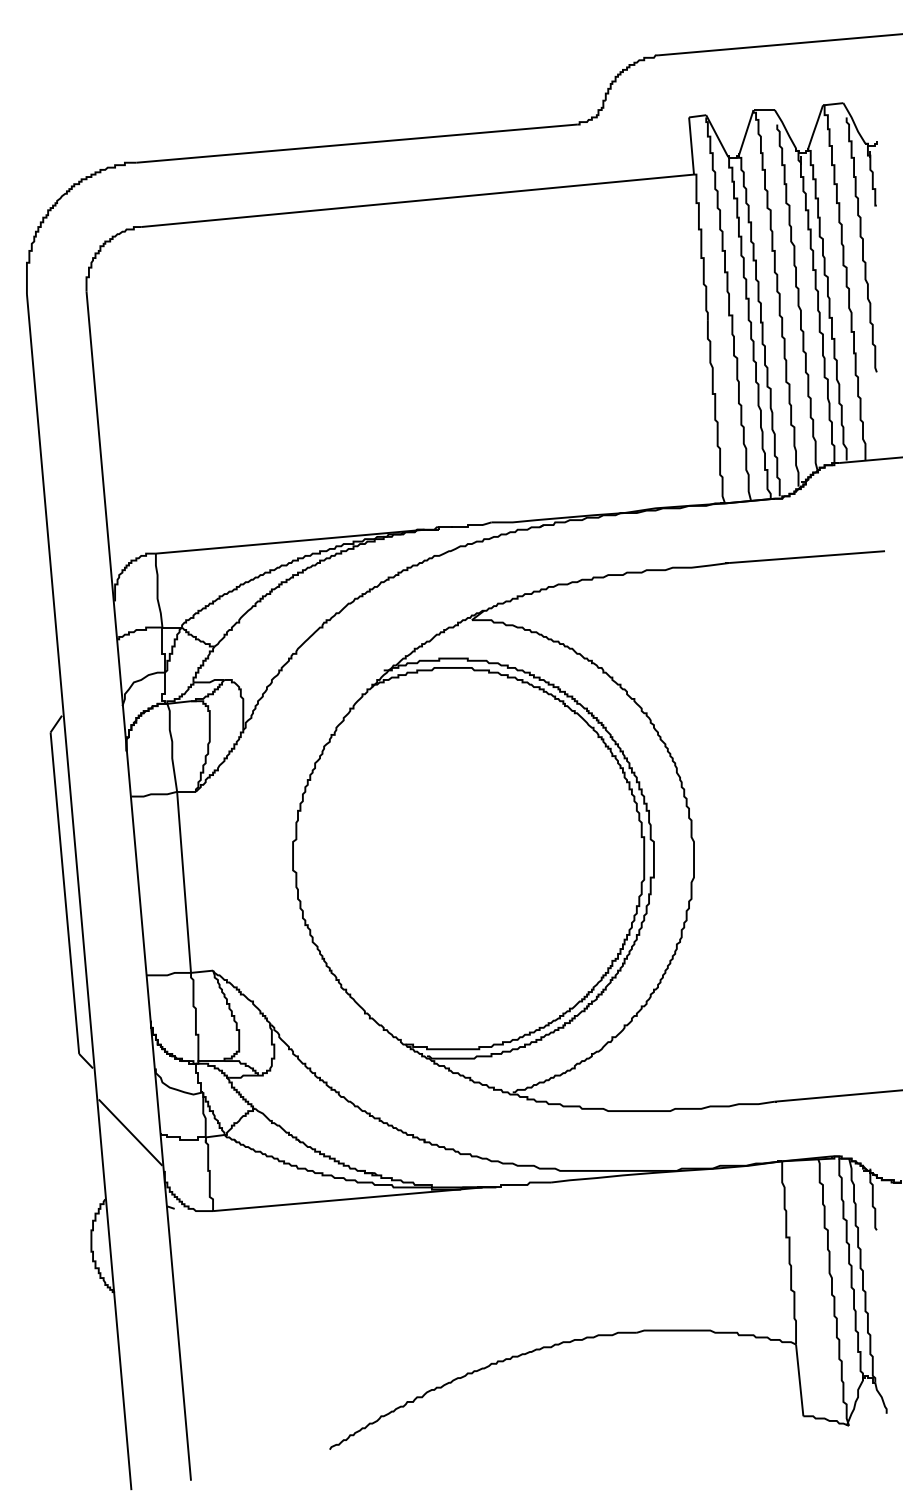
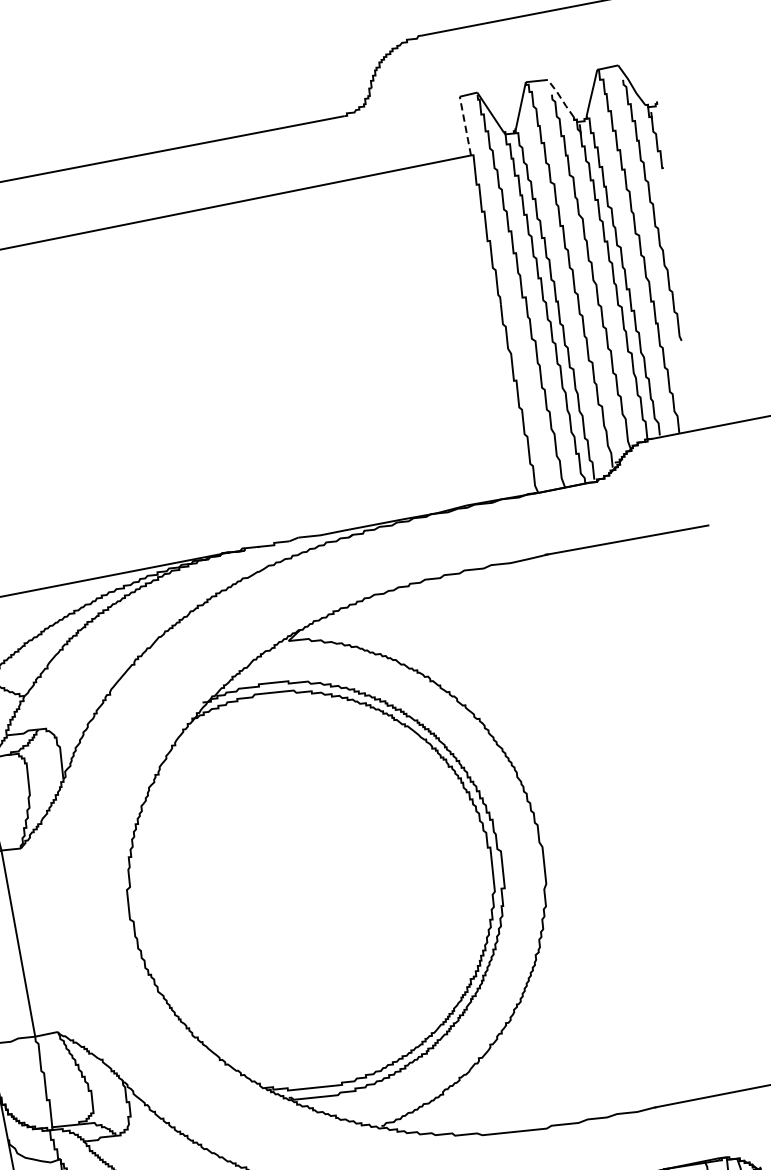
line: (785, 128) -> (560, 97), solid -> dashed
line: (691, 146) -> (465, 126), solid -> dashed

